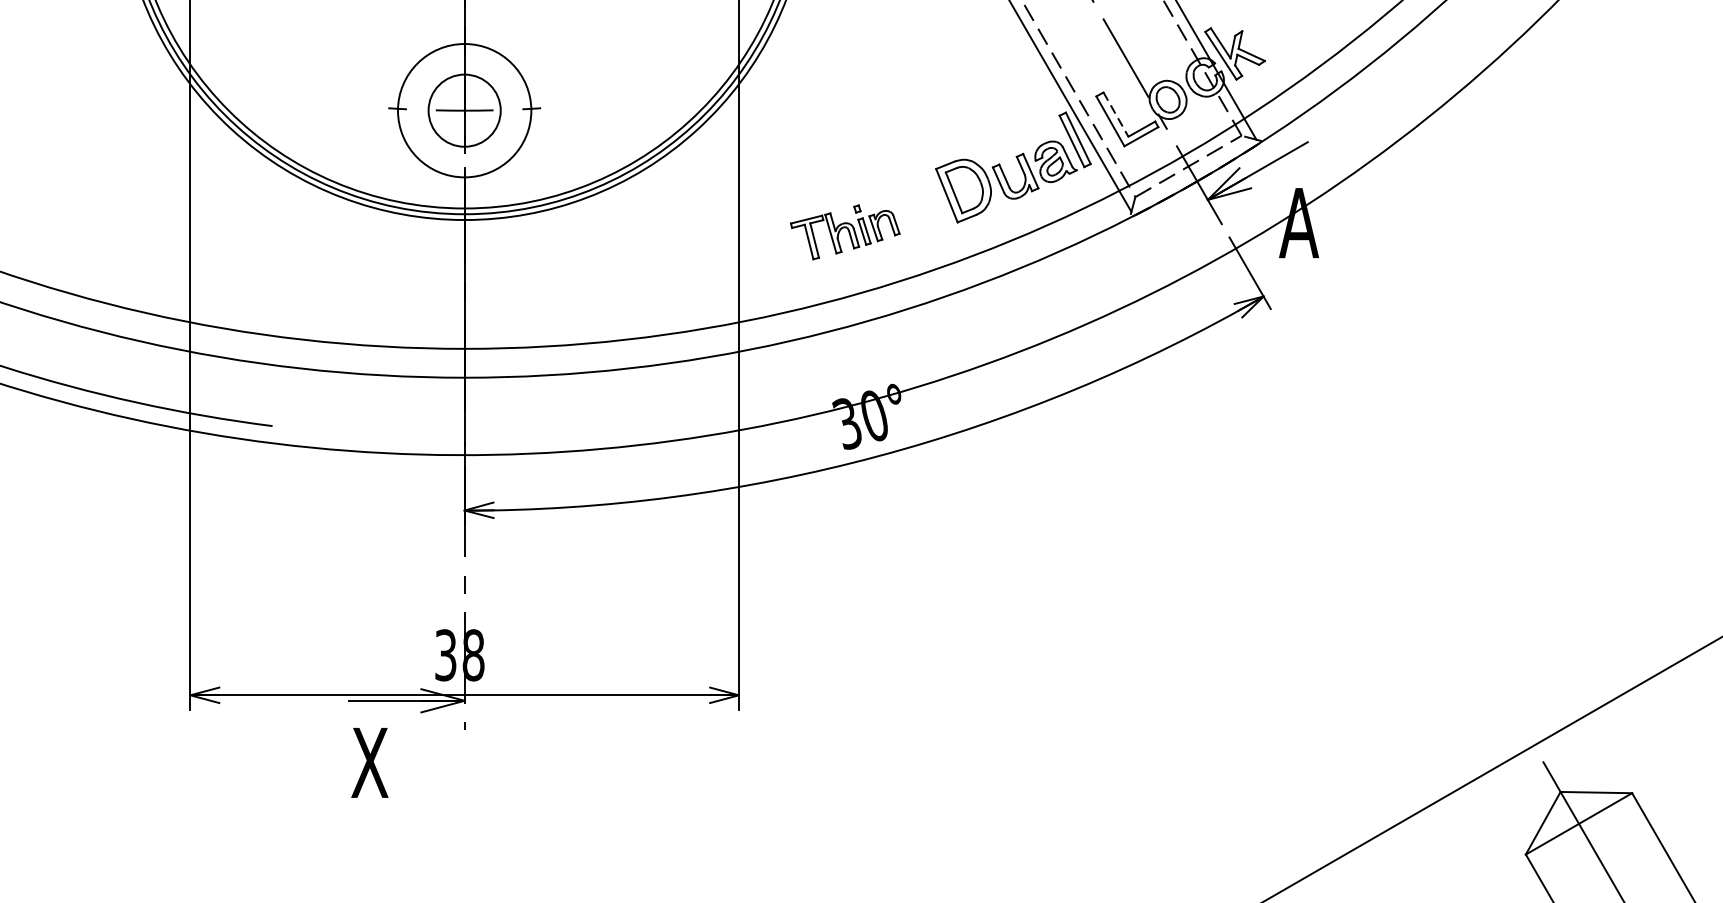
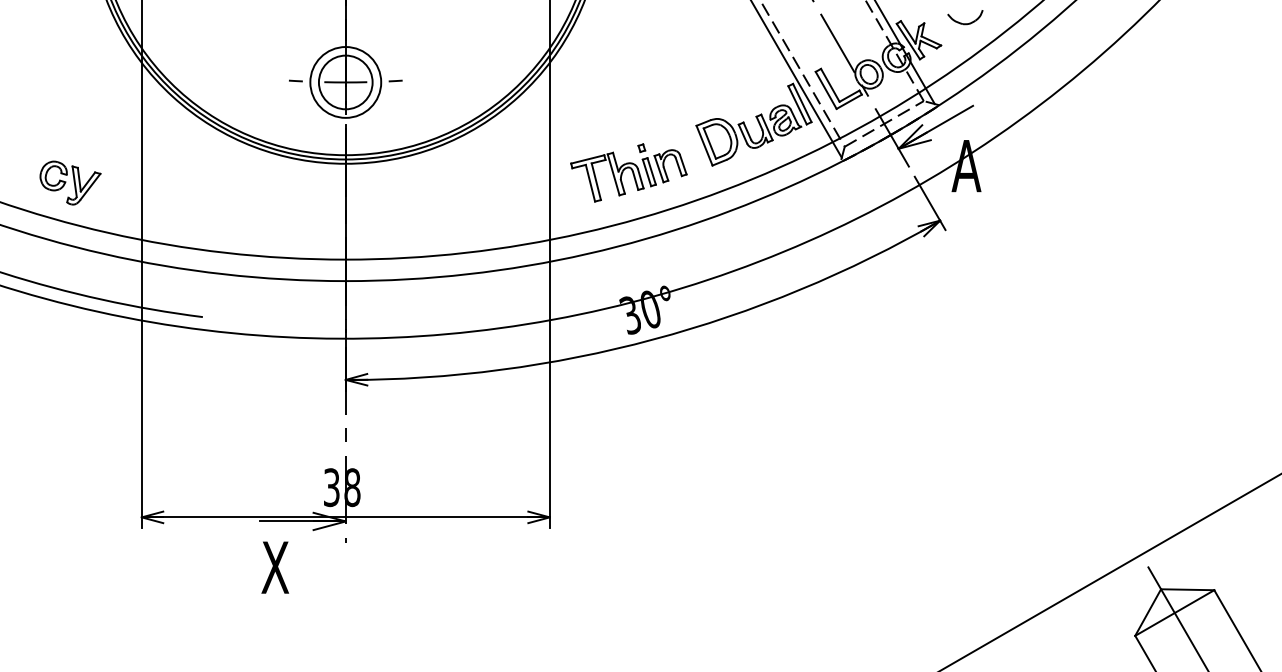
part: (1297, 23) -> (965, 17), added
circle: (464, 110) -> (345, 82), size x0.71
line: (1116, 114) -> (830, 85), dashed -> solid
part: (844, 231) -> (628, 172), size x1.43
part: (94, 245) -> (70, 182), added

